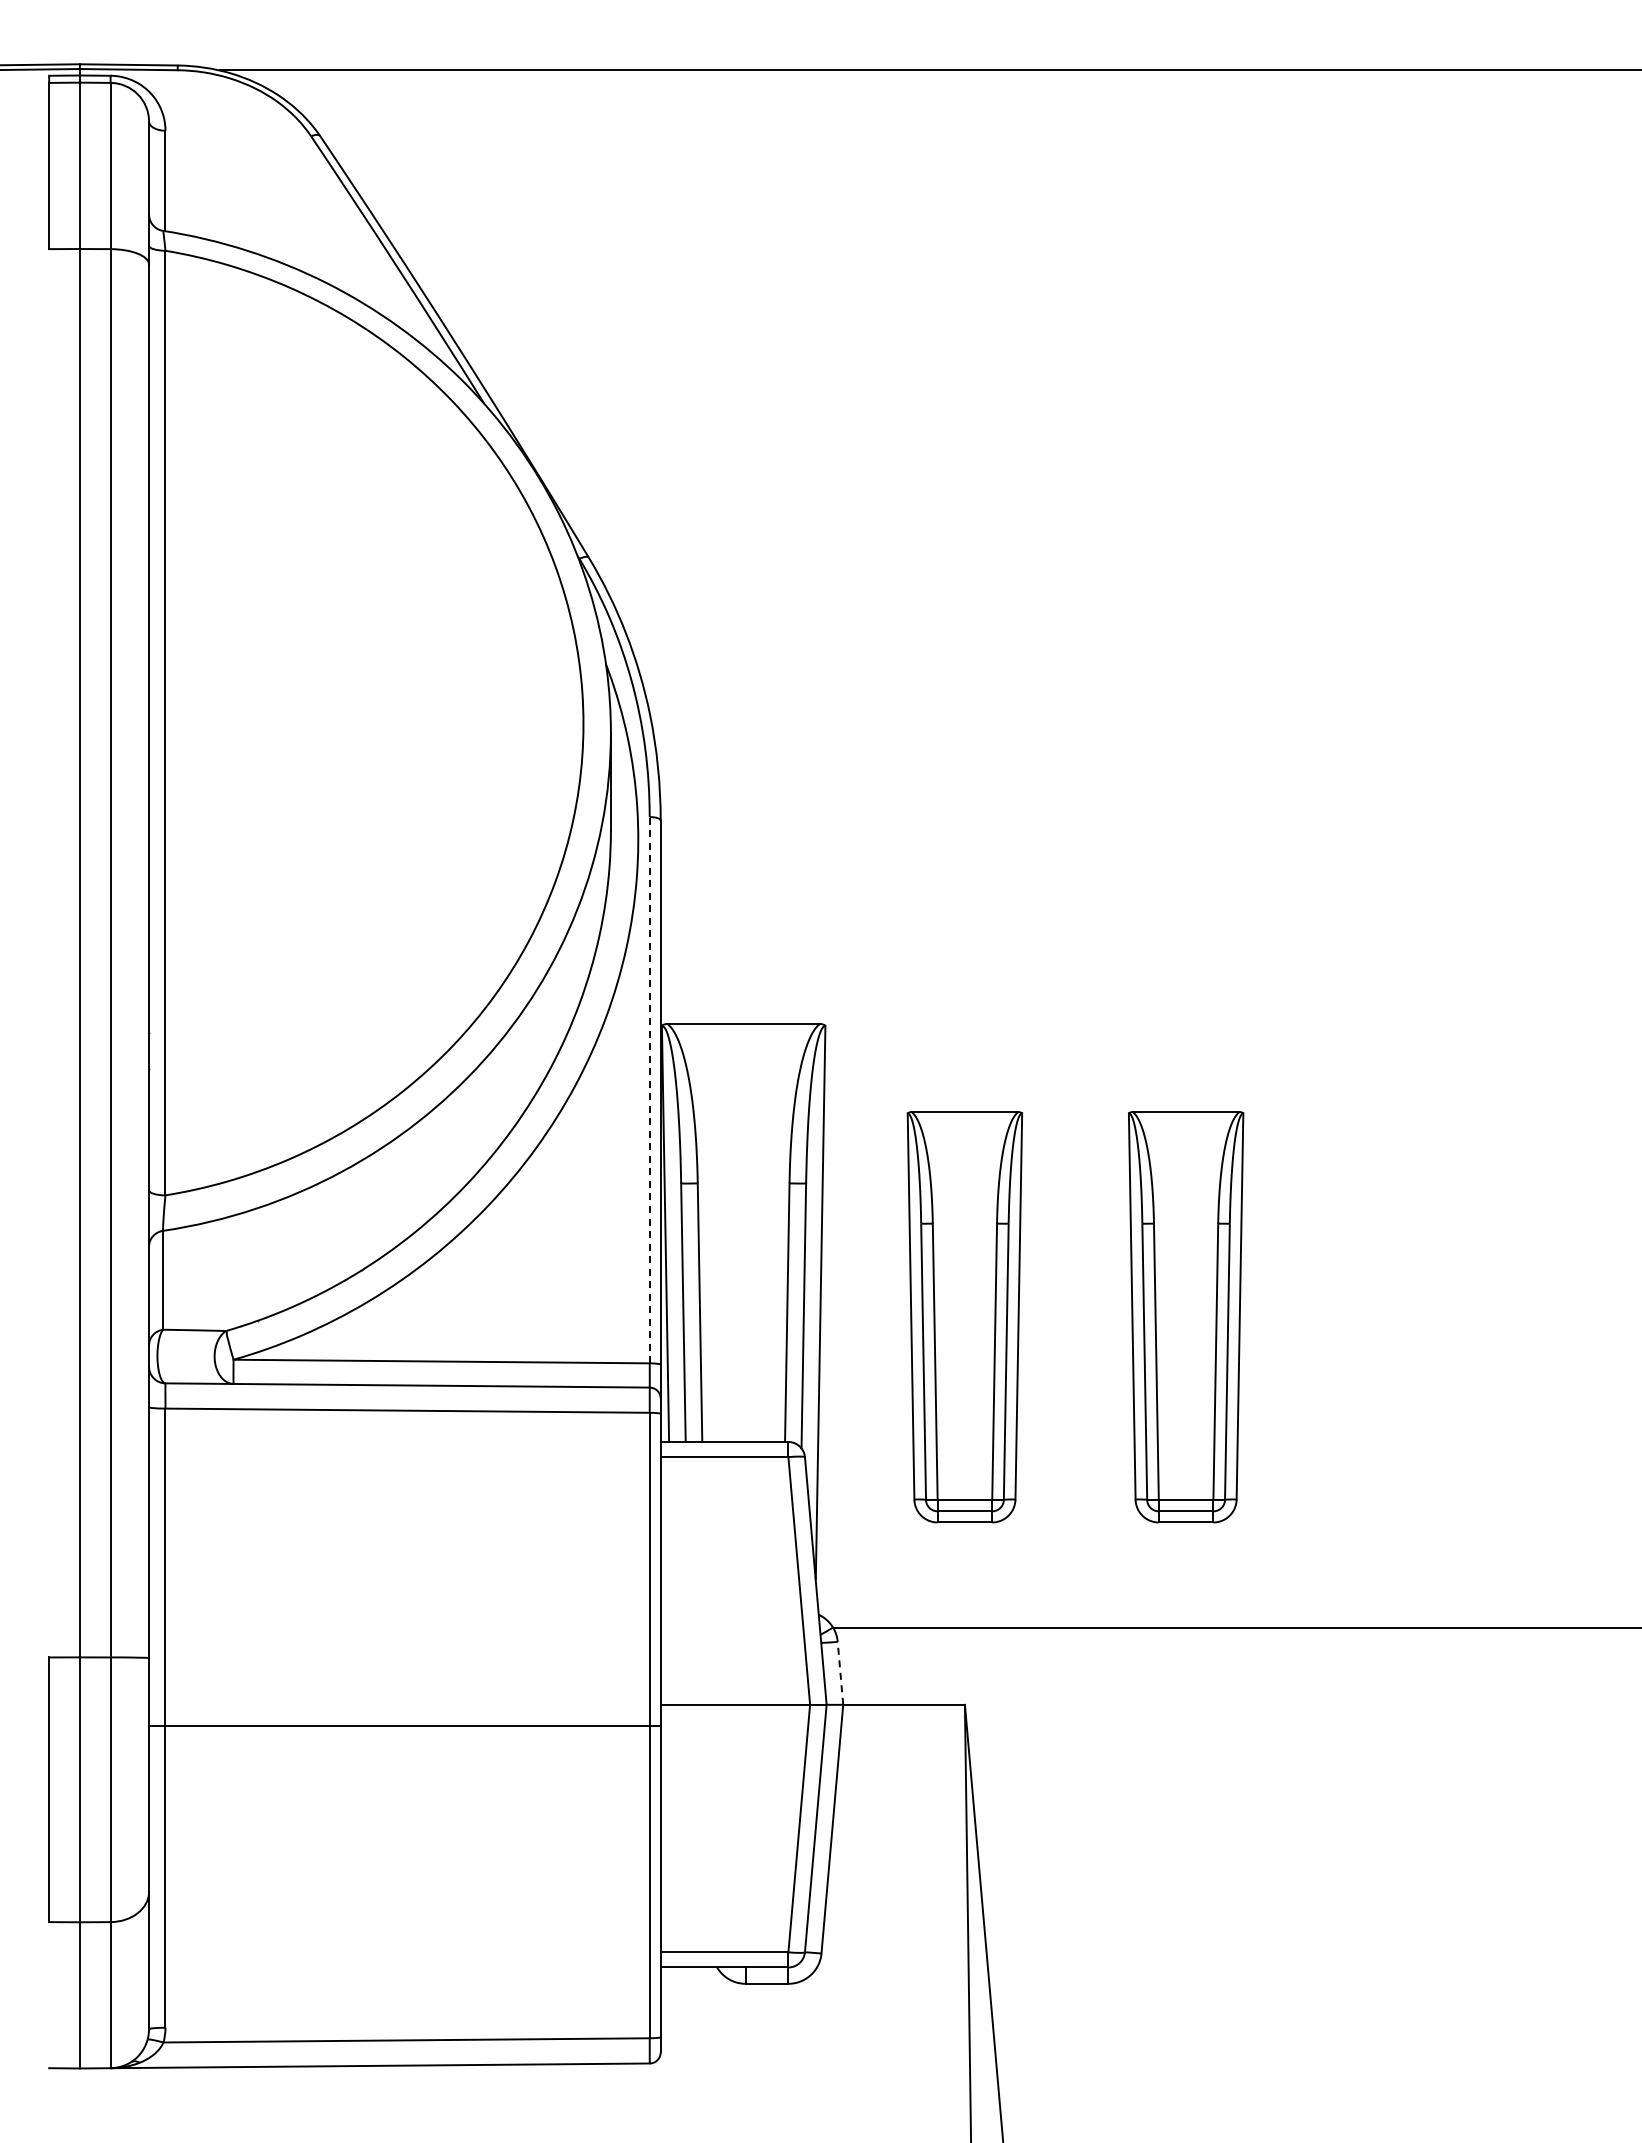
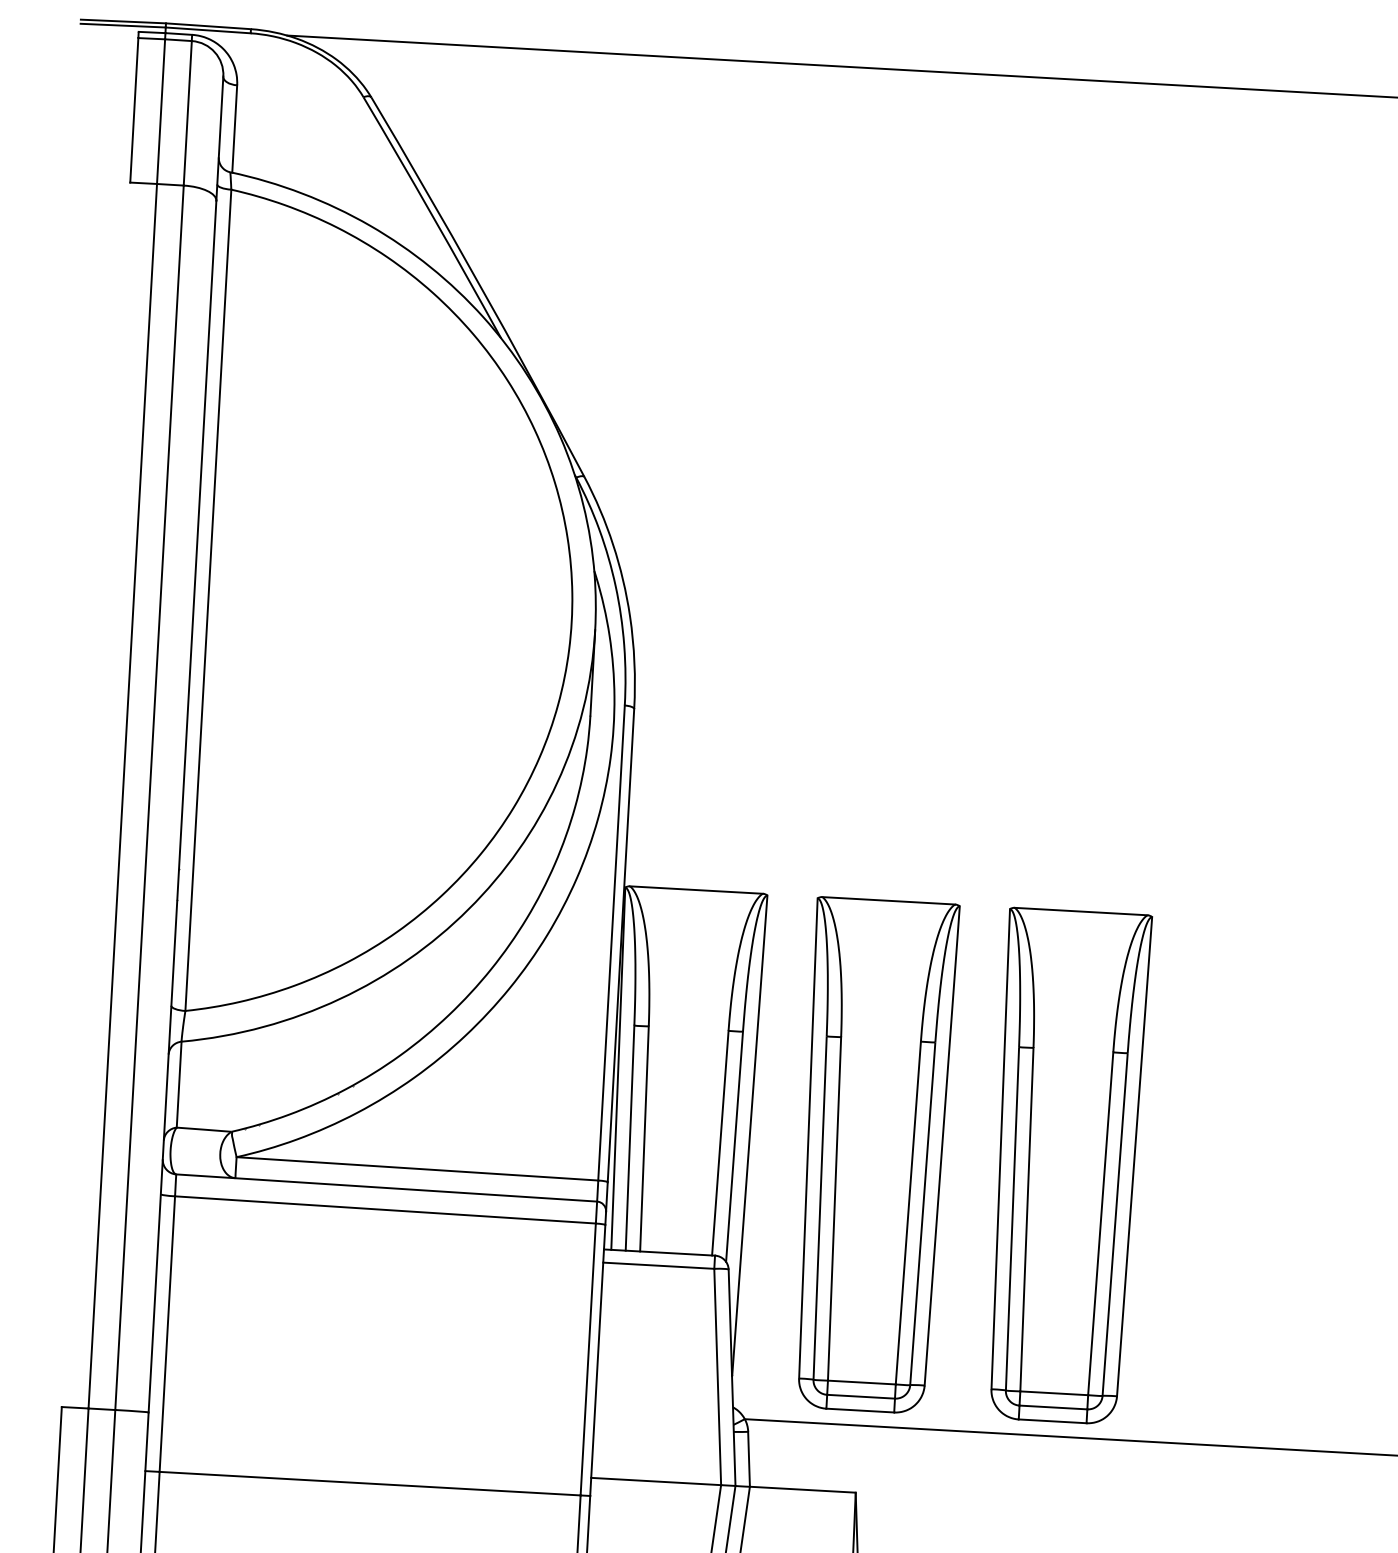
line: (649, 1089) -> (611, 942), dashed -> solid
part: (964, 1317) -> (874, 1155), size x1.43
part: (1185, 1317) -> (1066, 1166), size x1.43
line: (840, 1673) -> (749, 1459), dashed -> solid

